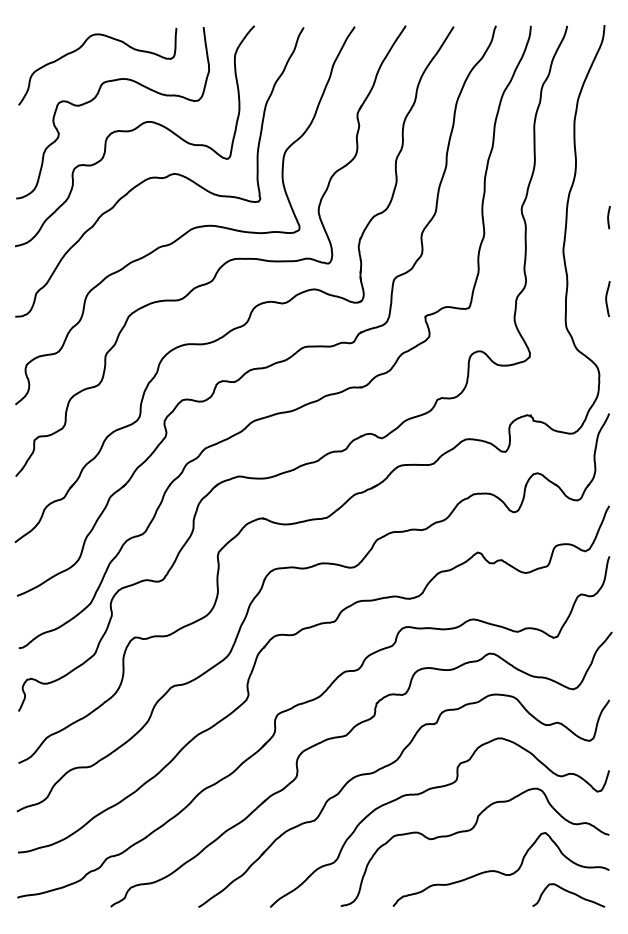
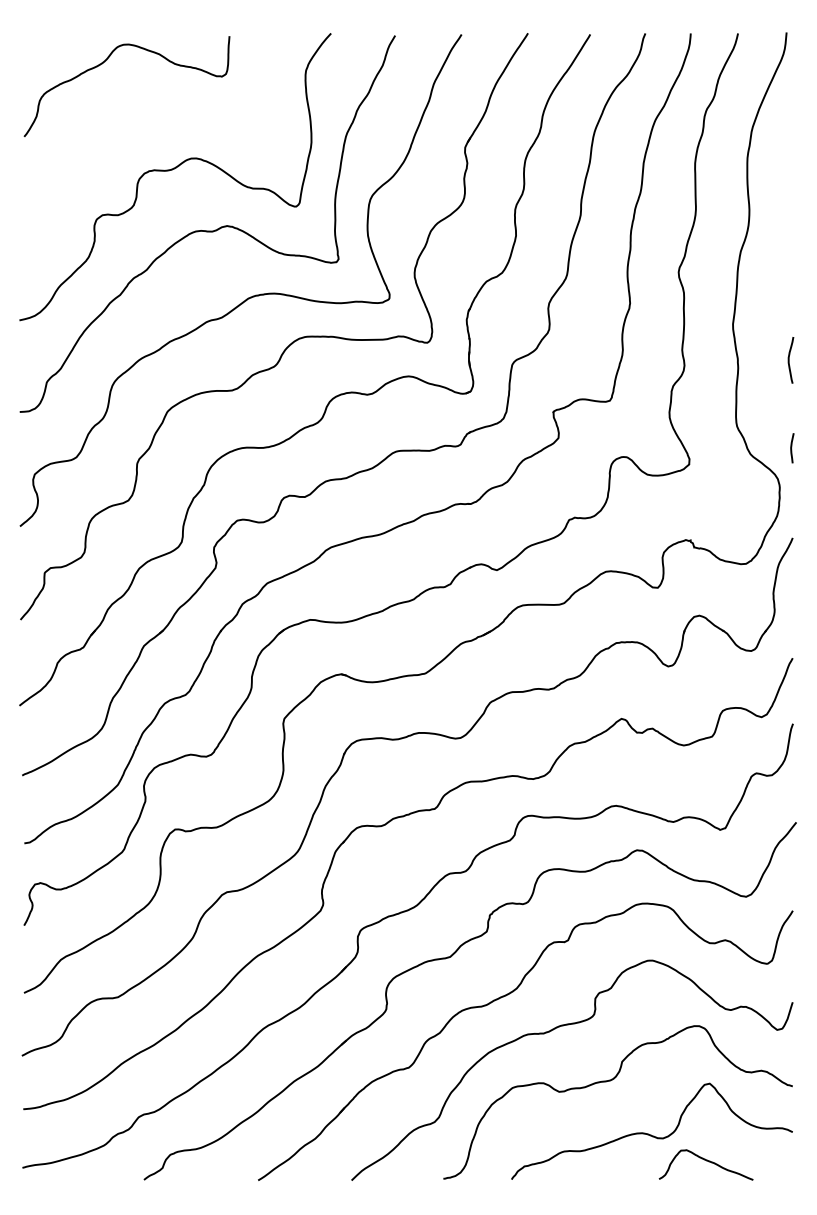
curve: (96, 97) -> (125, 126), removed
curve: (608, 217) -> (791, 448), moved
curve: (607, 298) -> (790, 359), moved
curve: (570, 893) -> (708, 1162), moved

